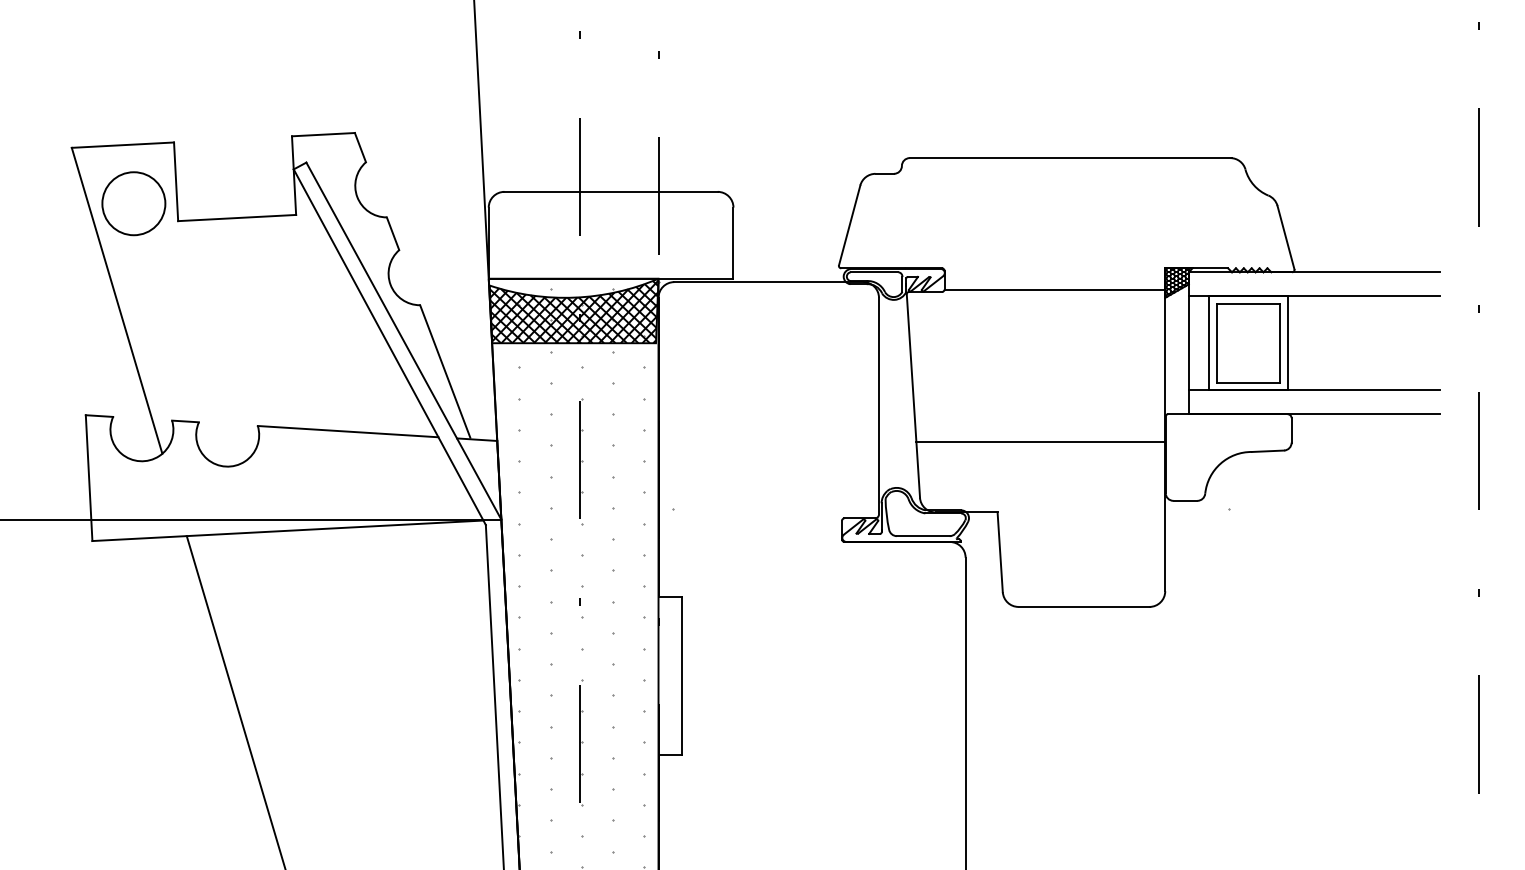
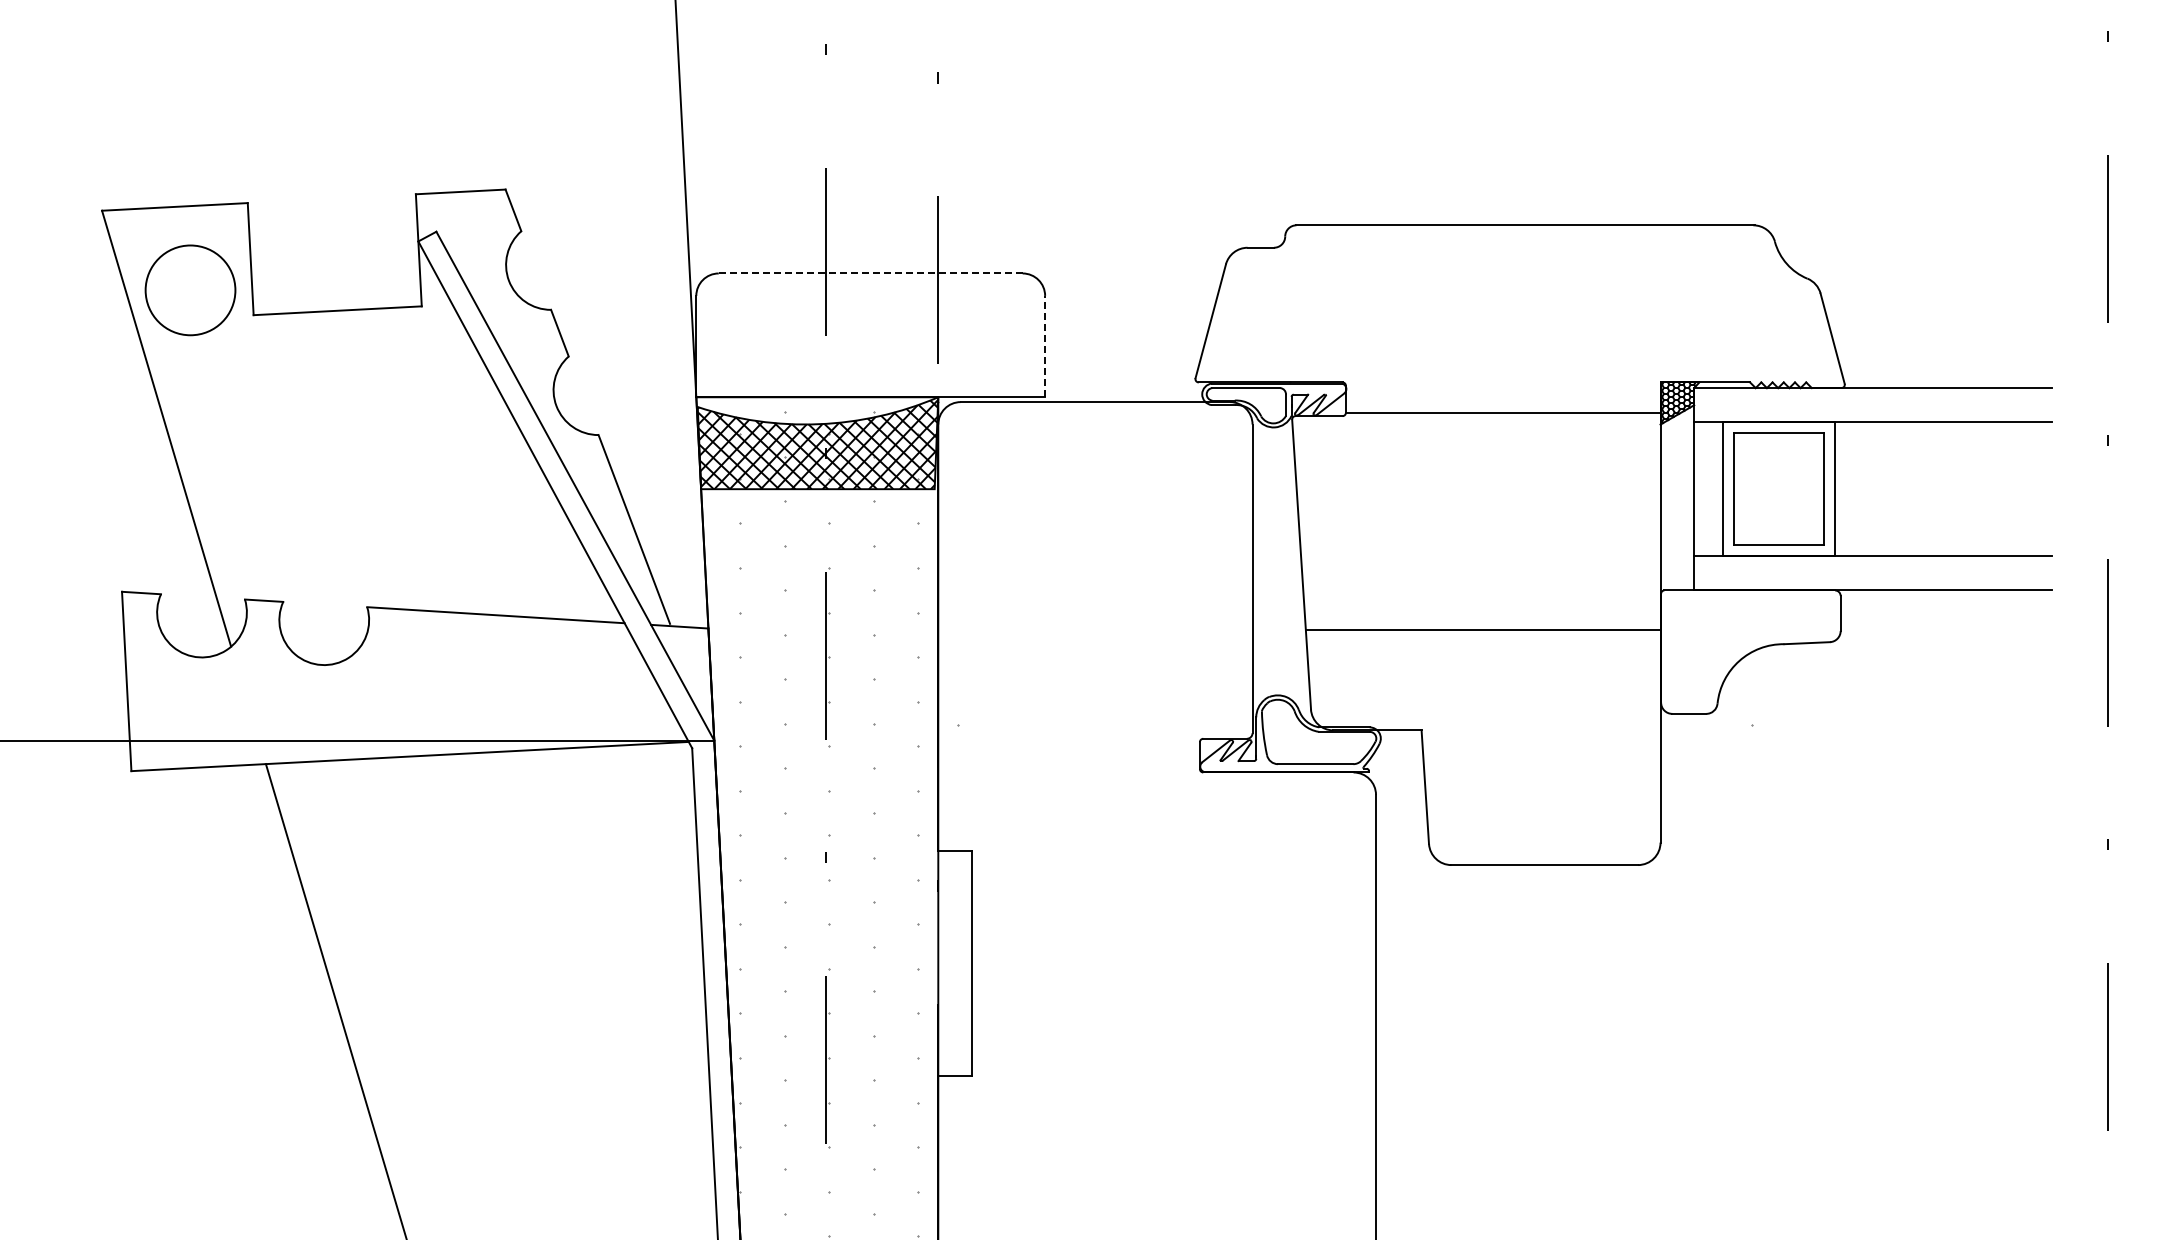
line: (610, 191) -> (870, 273), solid -> dashed
line: (733, 243) -> (1045, 346), solid -> dashed

